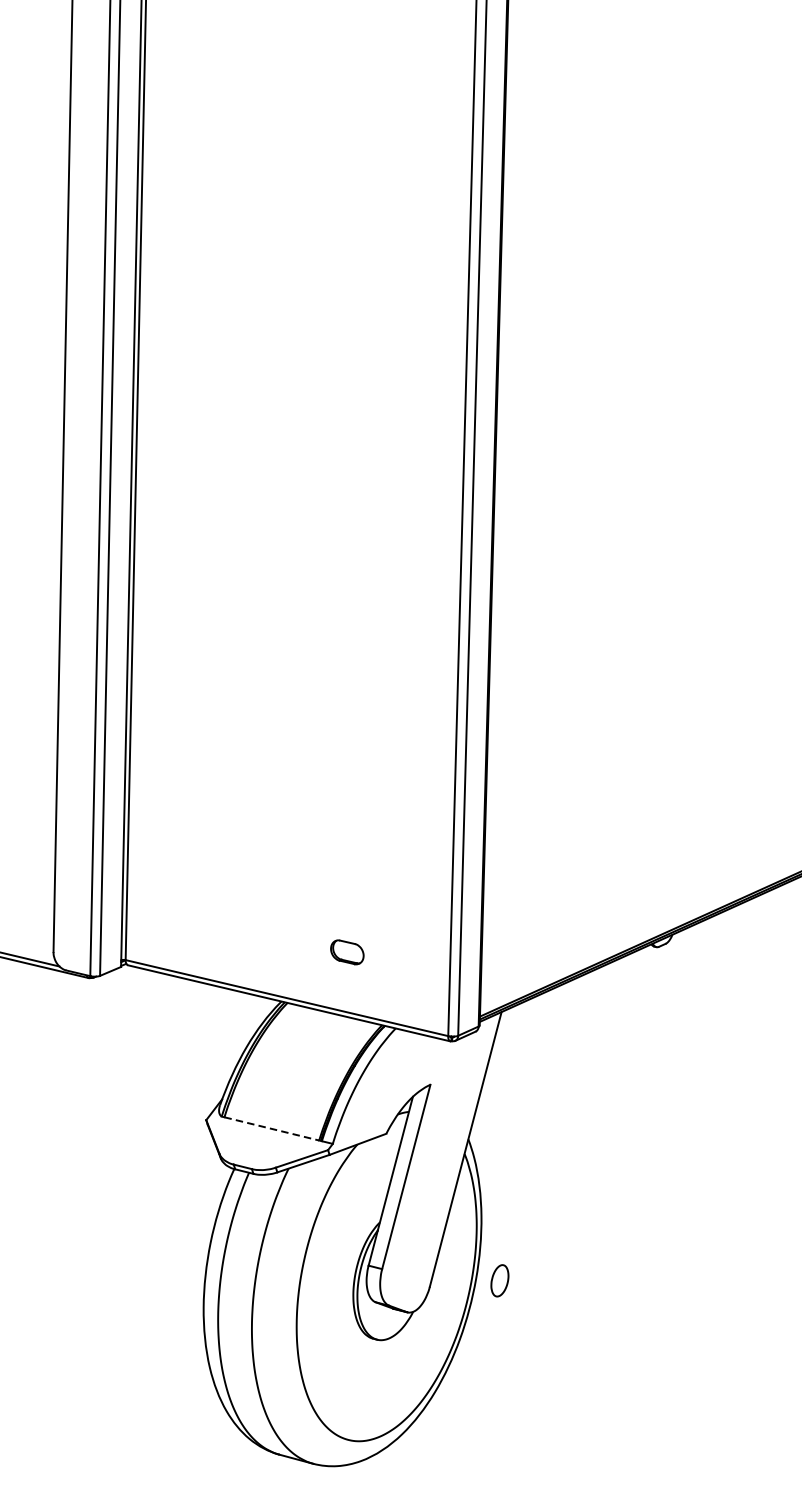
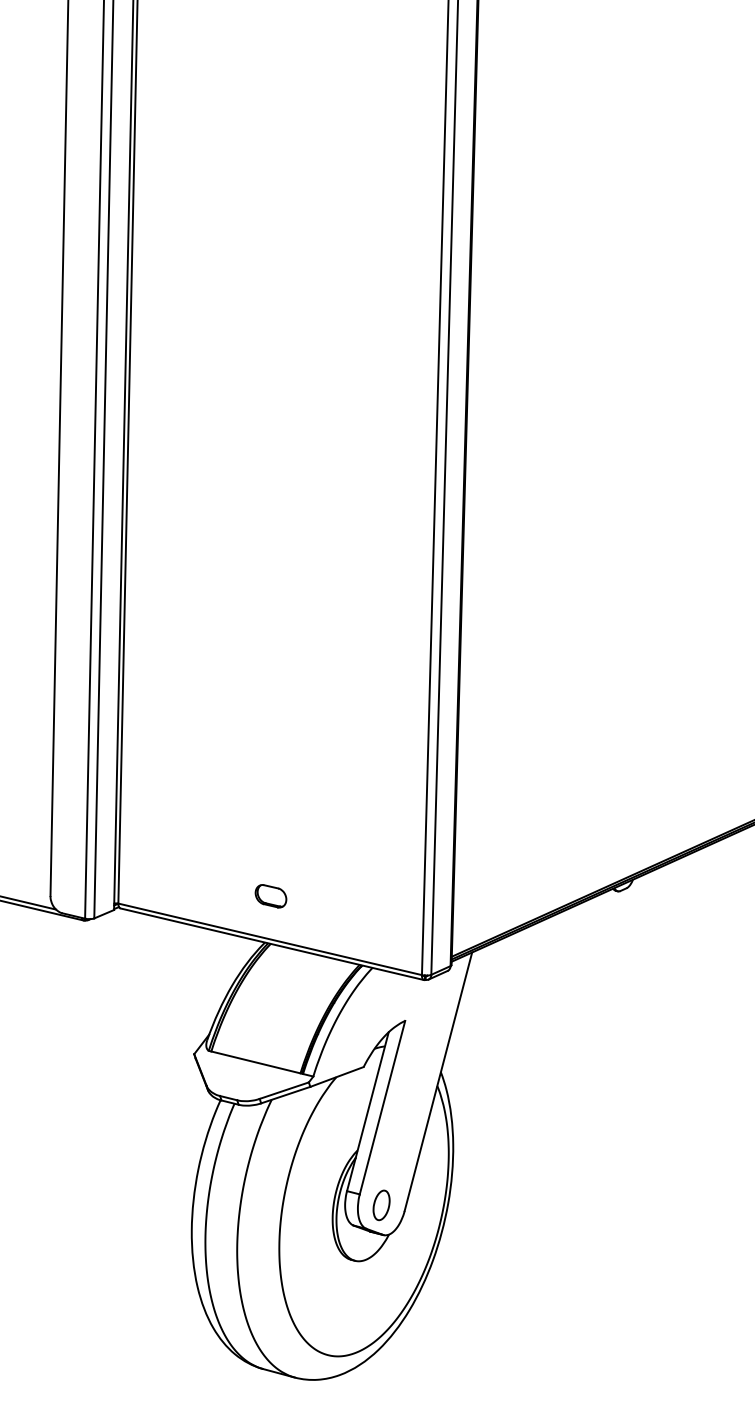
part: (346, 952) -> (270, 896), moved
line: (271, 1128) -> (255, 1062), dashed -> solid
part: (499, 1280) -> (381, 1205), moved

